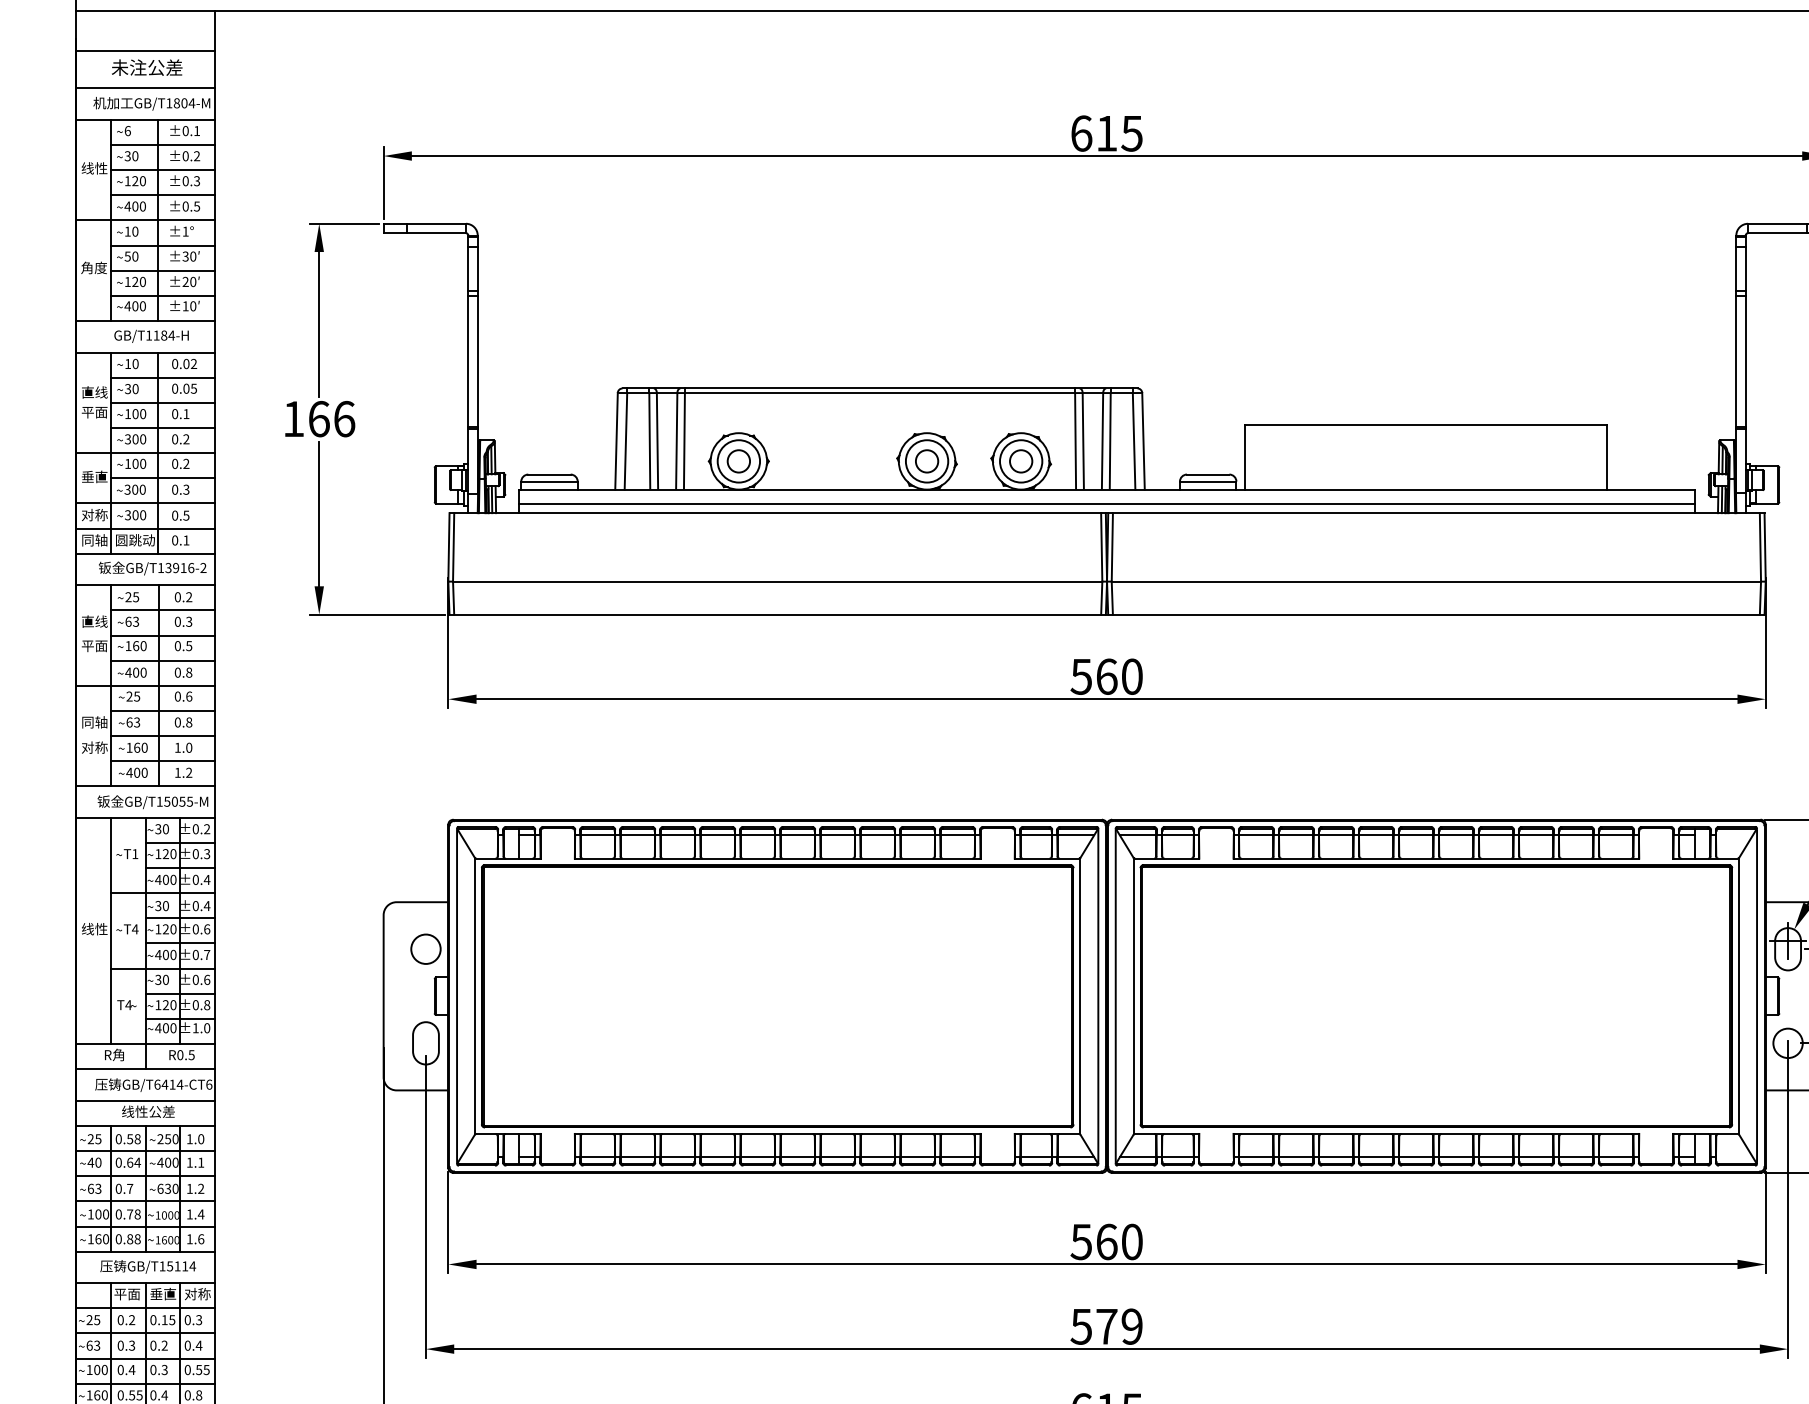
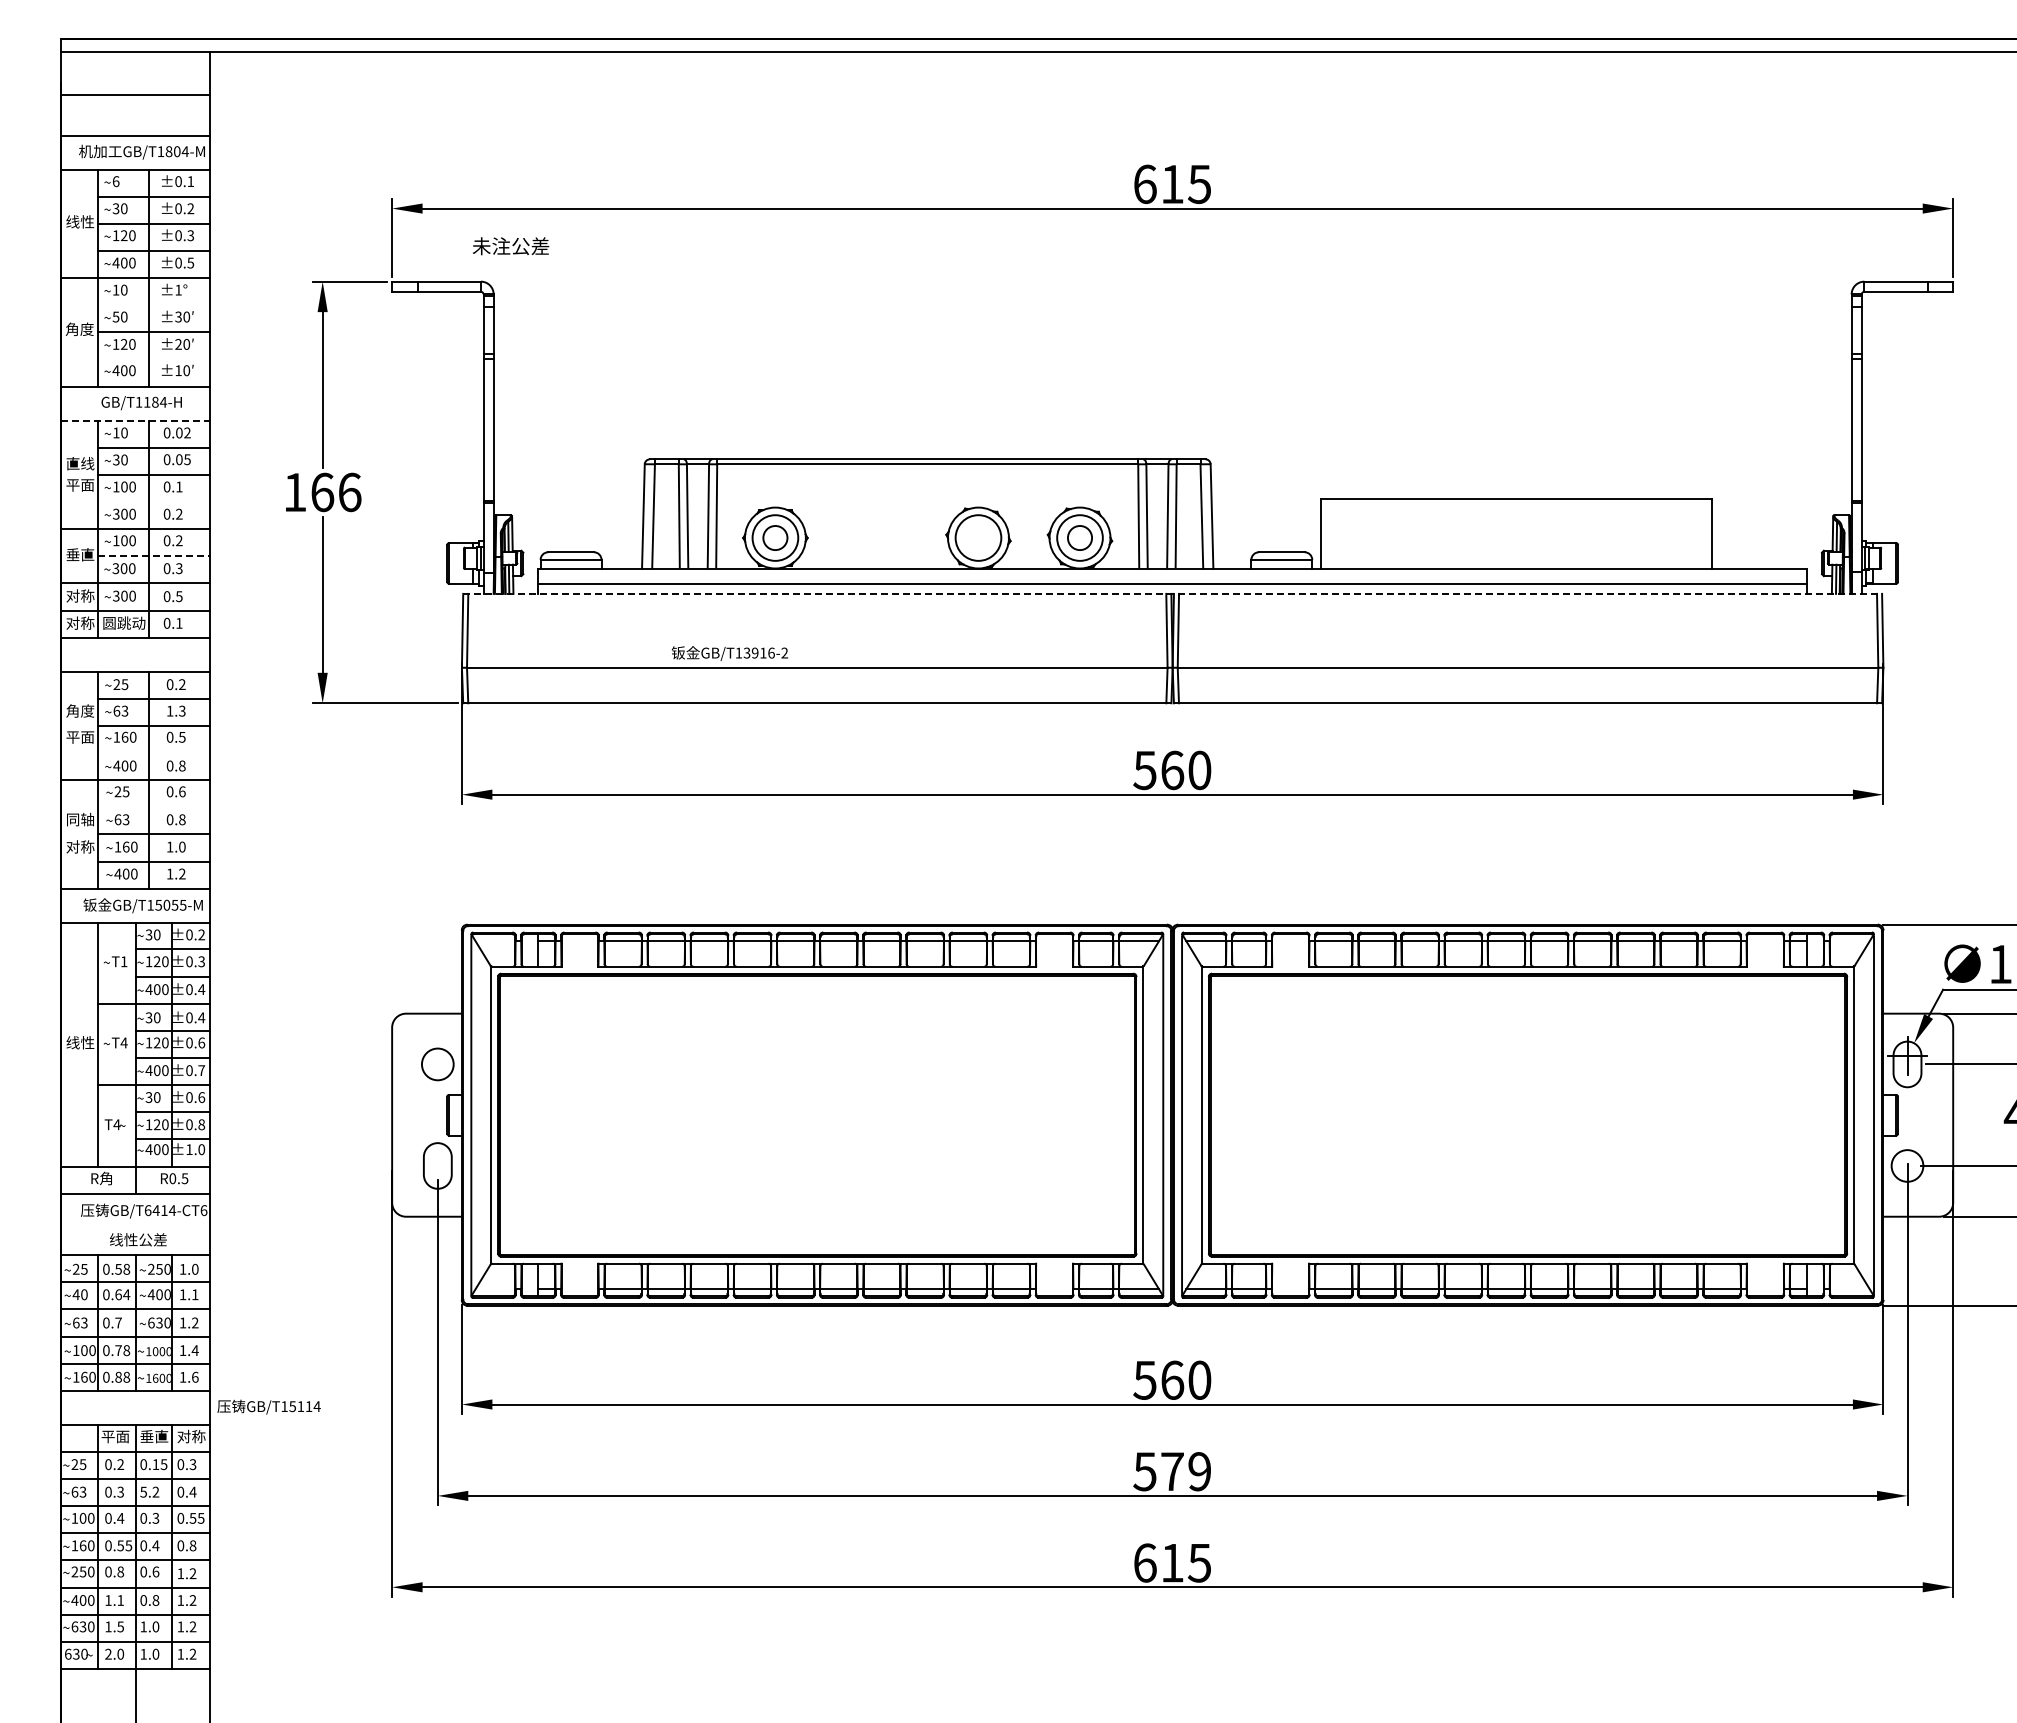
text: (147, 67) -> (511, 246), moved
line: (162, 245) -> (153, 305), removed
line: (162, 295) -> (153, 359), removed
line: (145, 352) -> (135, 420), solid -> dashed
line: (162, 428) -> (153, 502), removed
circle: (927, 460) -> (978, 537), removed
line: (162, 478) -> (153, 556), solid -> dashed
line: (1107, 512) -> (1173, 593), solid -> dashed
text: (94, 539) -> (80, 622), 同轴 -> 对称
text: (152, 568) -> (729, 653), moved
text: (94, 621) -> (80, 710), 直线 -> 角度
text: (177, 621) -> (169, 710), 0.3 -> 1.3
line: (162, 661) -> (153, 753), removed
line: (162, 711) -> (153, 807), removed
line: (144, 1100) -> (134, 1227), removed
text: (147, 1266) -> (268, 1406), moved
text: (153, 1345) -> (143, 1491), 0.2 -> 5.2

